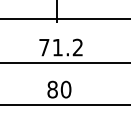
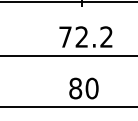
text: (57, 47) -> (81, 36), 71.2 -> 72.2

